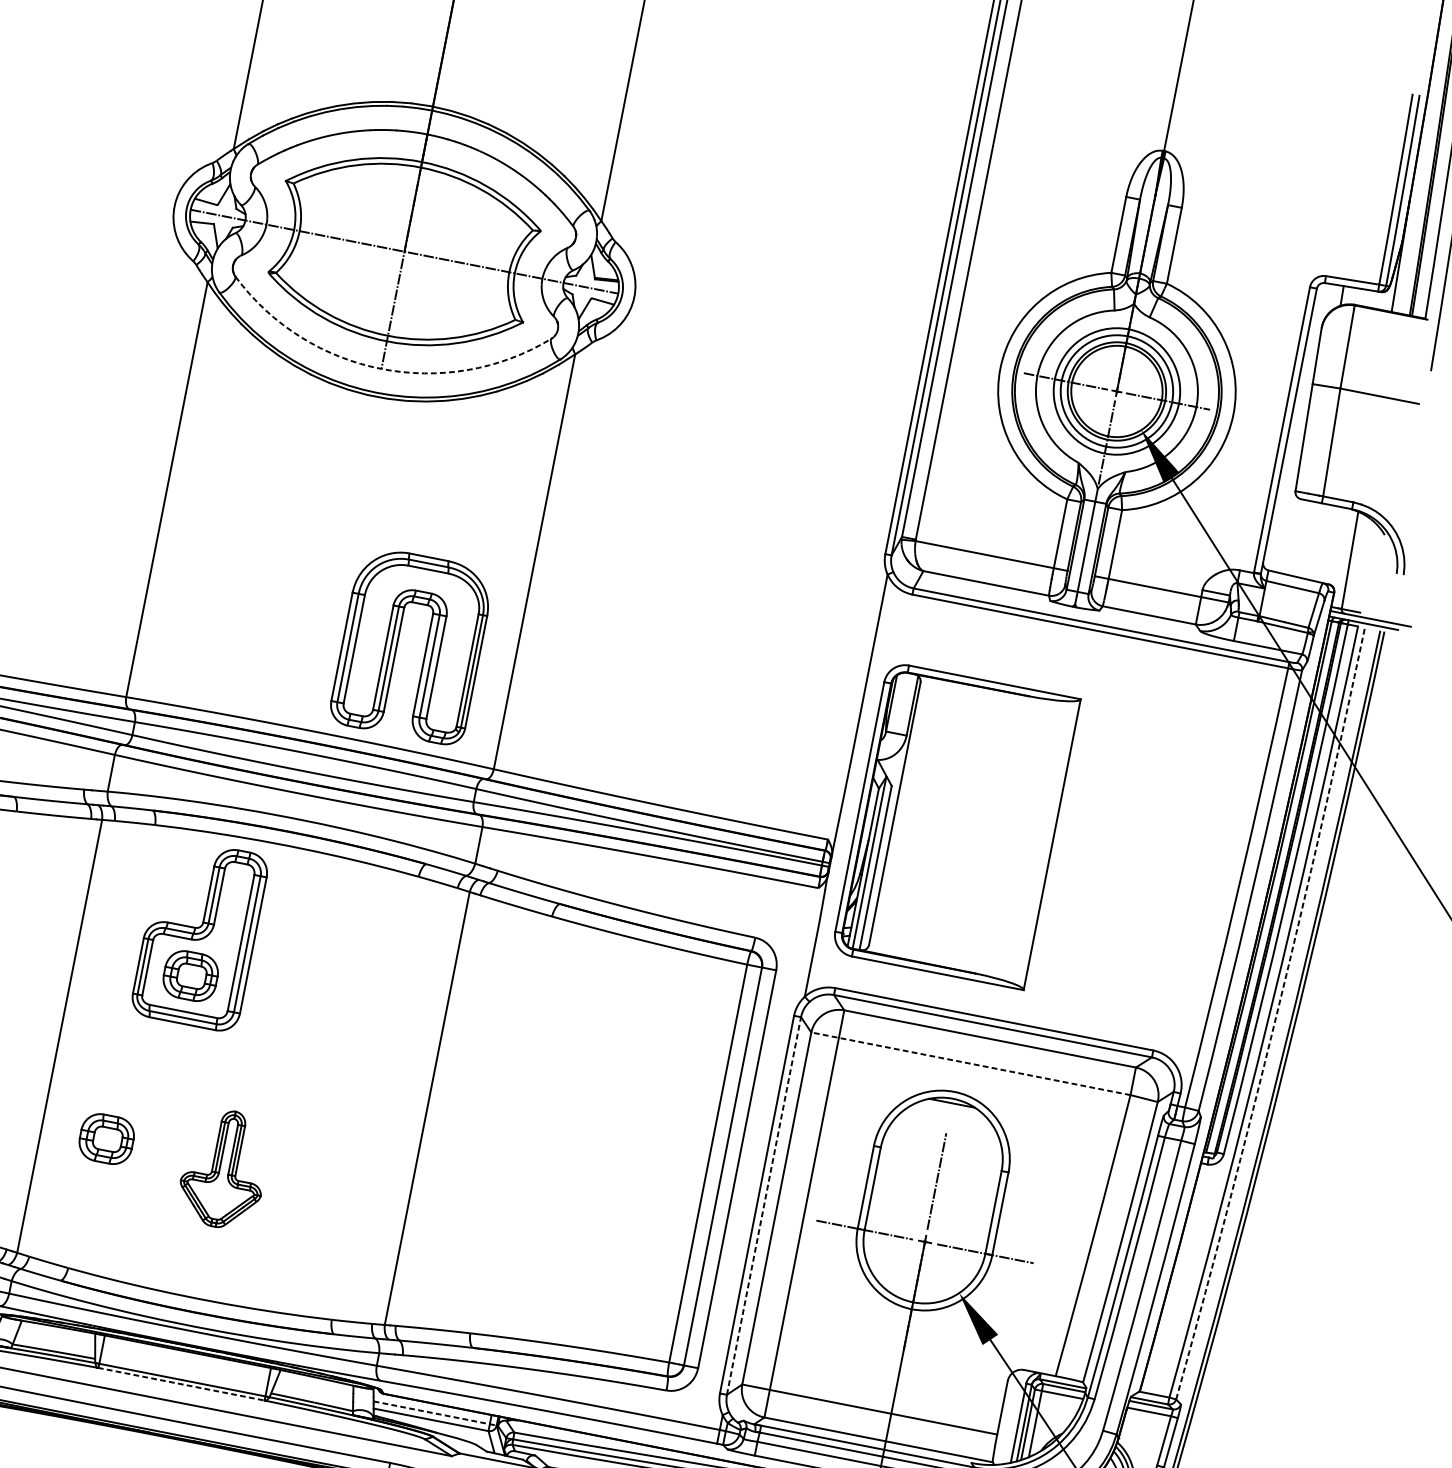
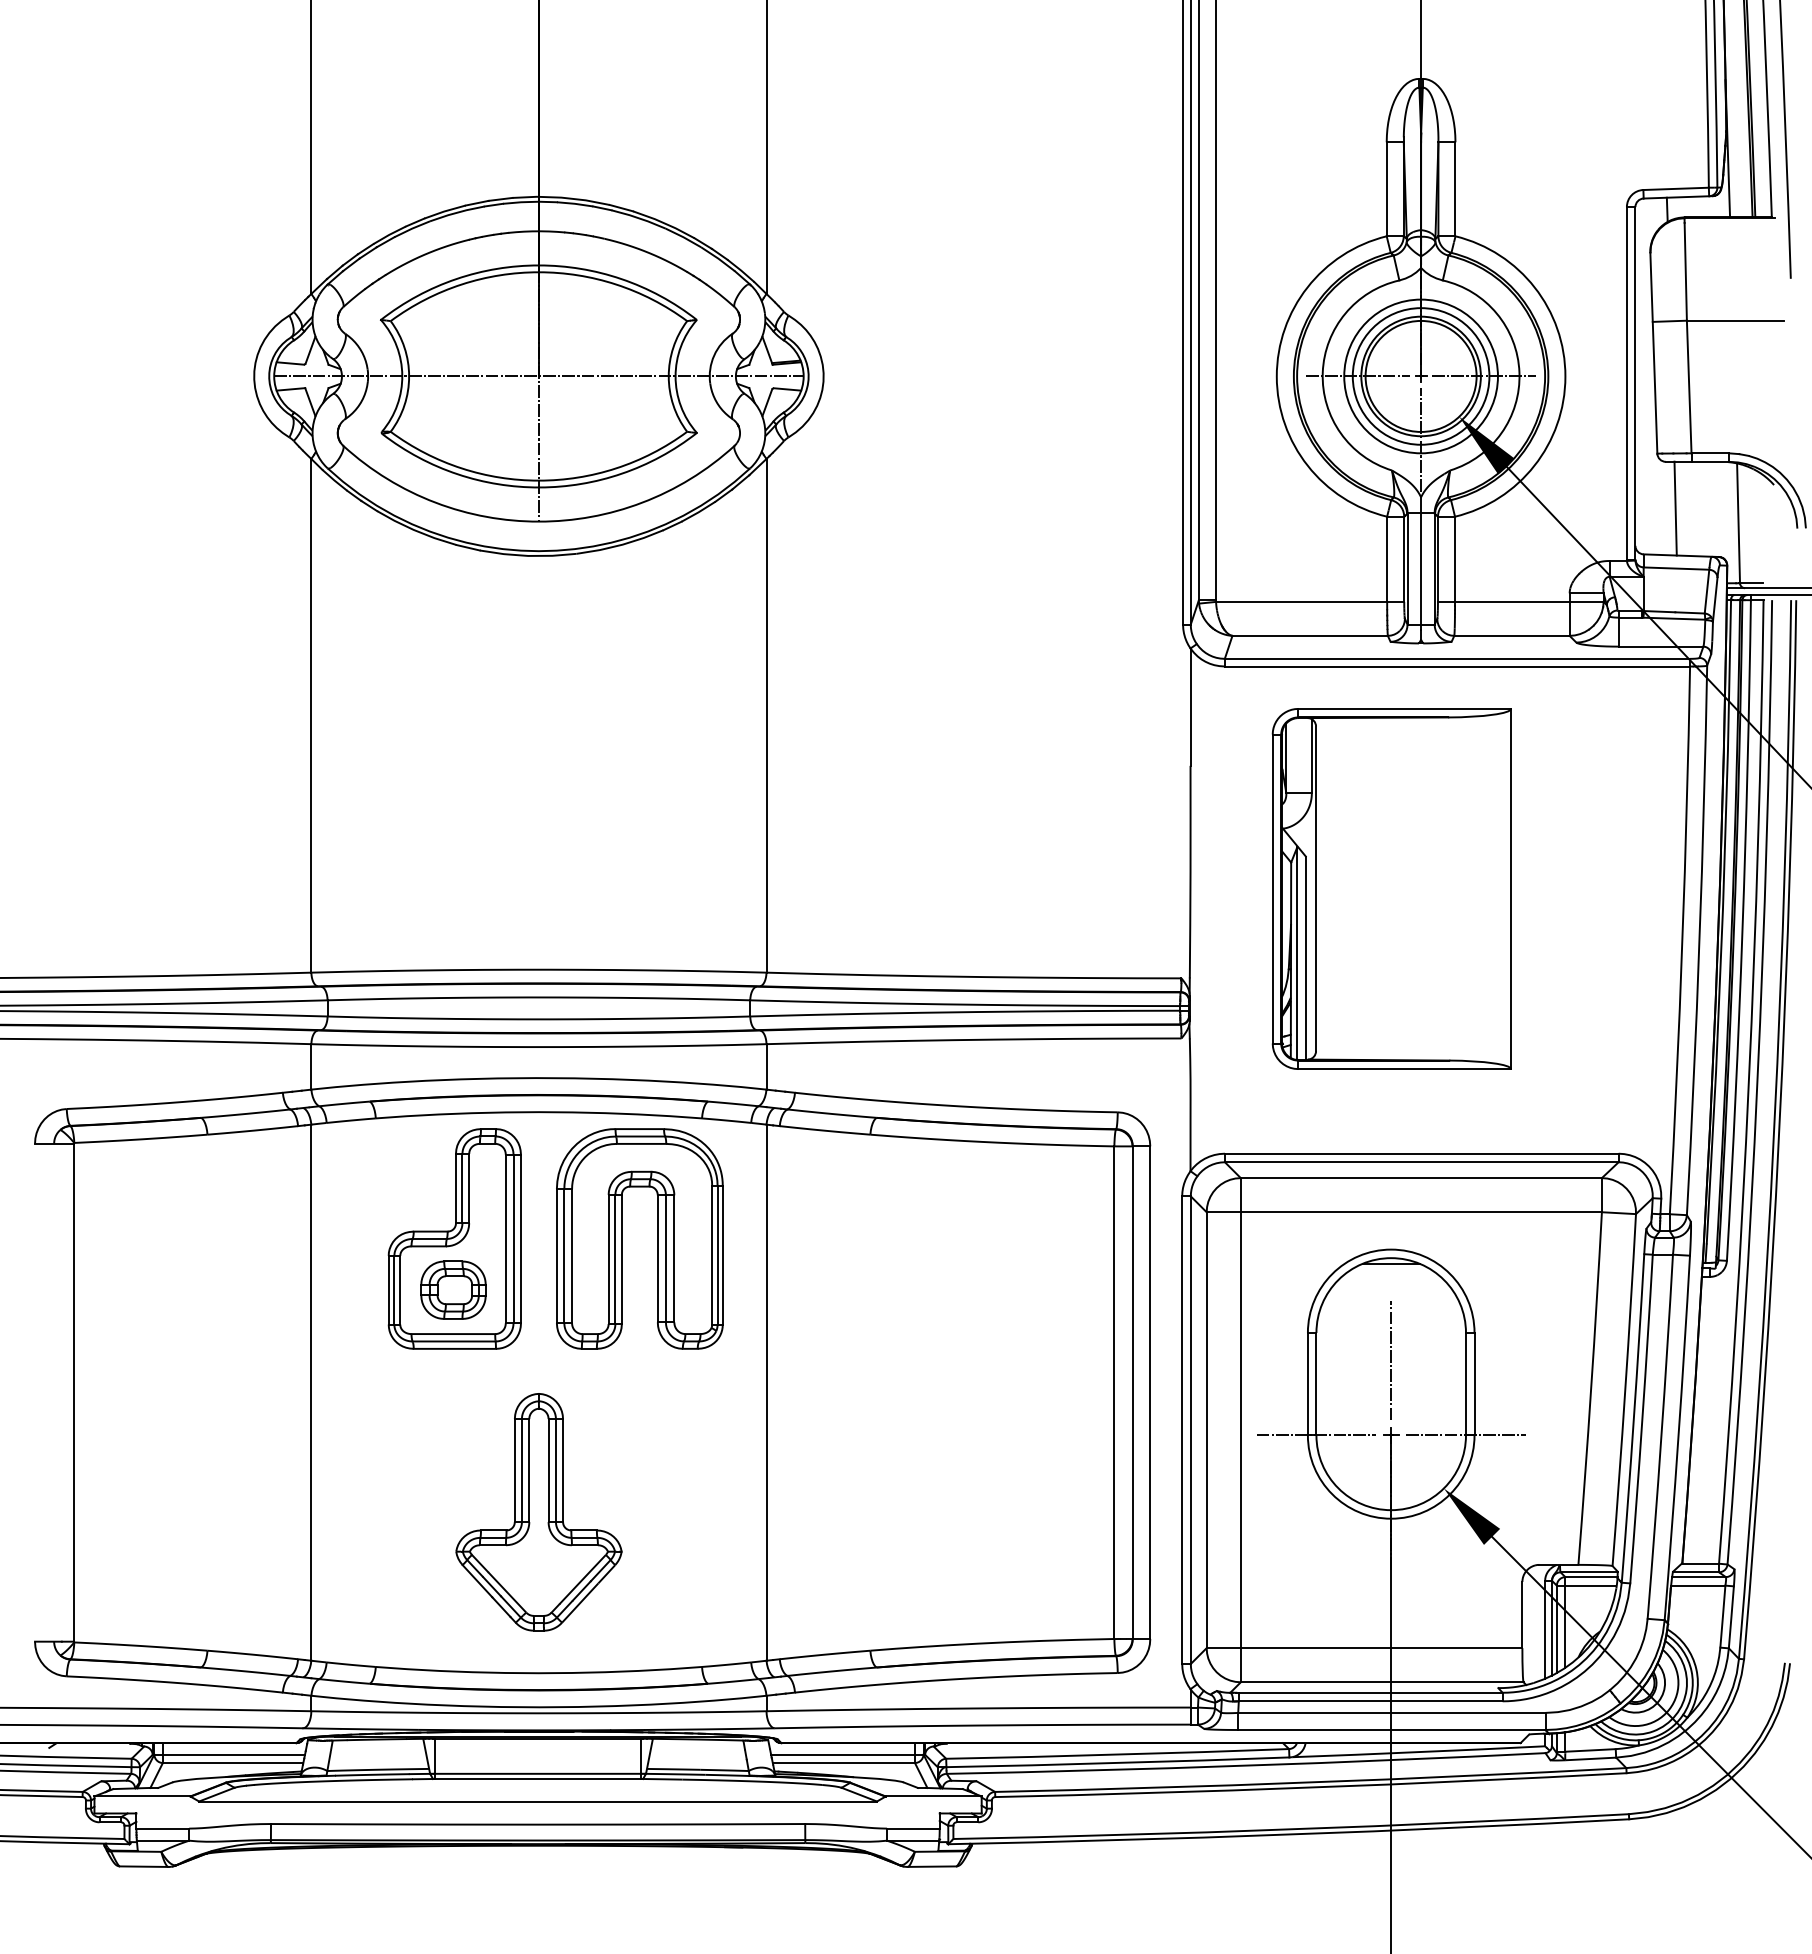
arc: (381, 368) -> (538, 521), dashed -> solid
line: (1301, 538) -> (1675, 508), added
part: (397, 642) -> (622, 1238), moved
part: (955, 825) -> (1391, 888), moved
arc: (1276, 1014) -> (1757, 1082), dashed -> solid
line: (971, 1064) -> (1404, 1212), dashed -> solid
part: (106, 1138) -> (391, 1503), removed
part: (224, 1169) -> (538, 1512), size x1.67
line: (763, 1206) -> (1190, 1430), dashed -> solid
line: (182, 1383) -> (538, 1778), dashed -> solid
line: (435, 1413) -> (847, 1754), dashed -> solid

